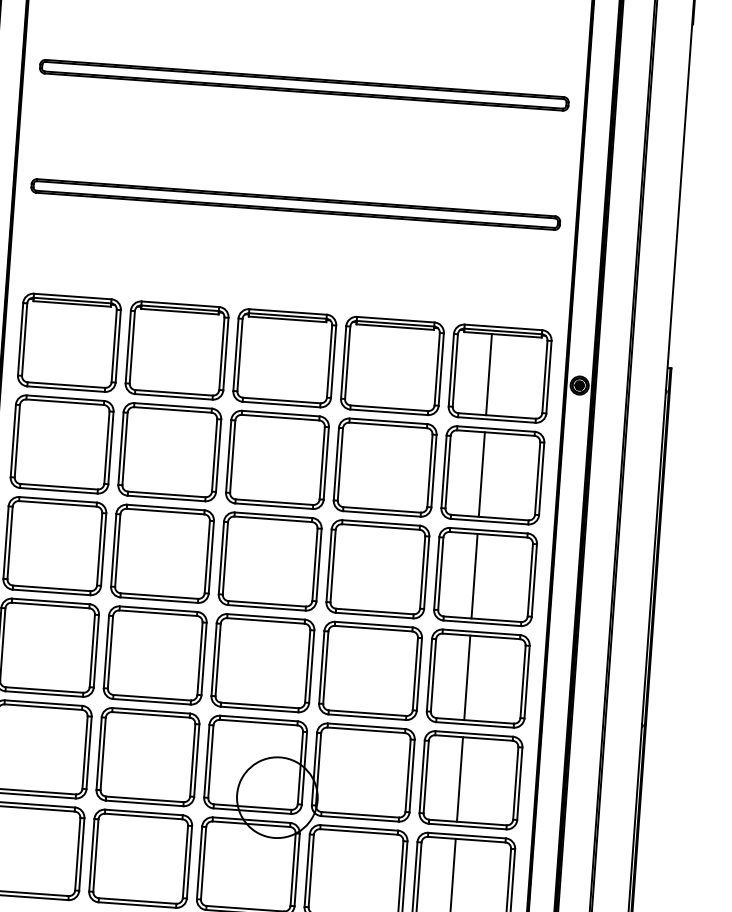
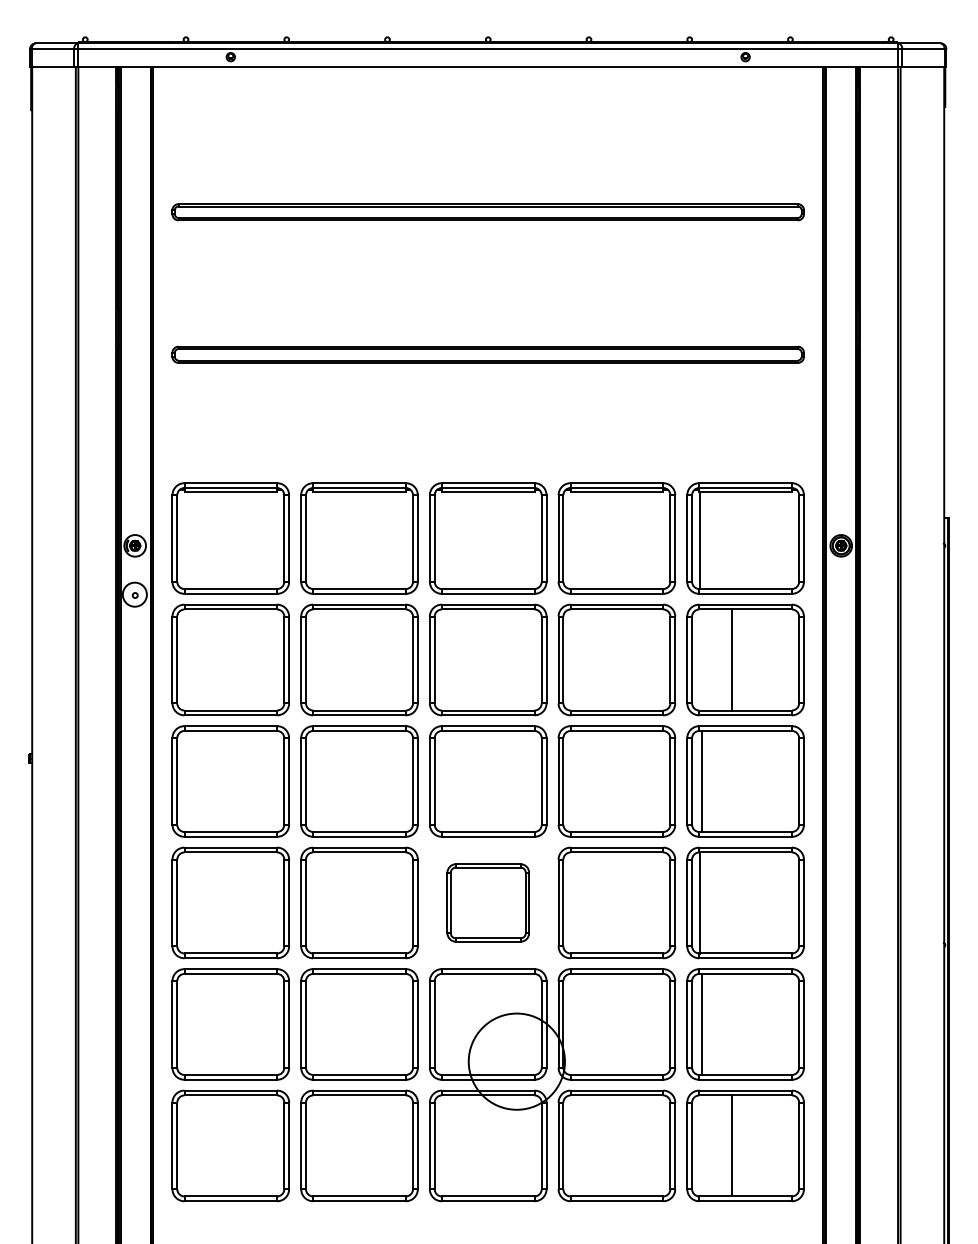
line: (489, 374) -> (700, 540), moved
line: (474, 576) -> (702, 781), moved
part: (263, 662) -> (488, 902), size x0.7
line: (467, 677) -> (700, 902), moved
line: (460, 778) -> (702, 1023), moved

